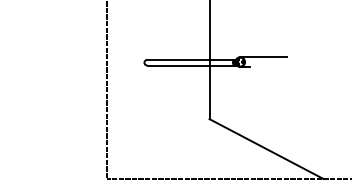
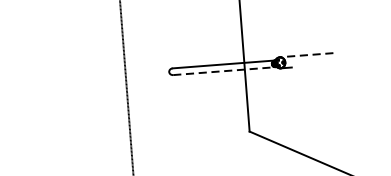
line: (262, 57) -> (305, 55), solid -> dashed
line: (192, 65) -> (225, 70), solid -> dashed

